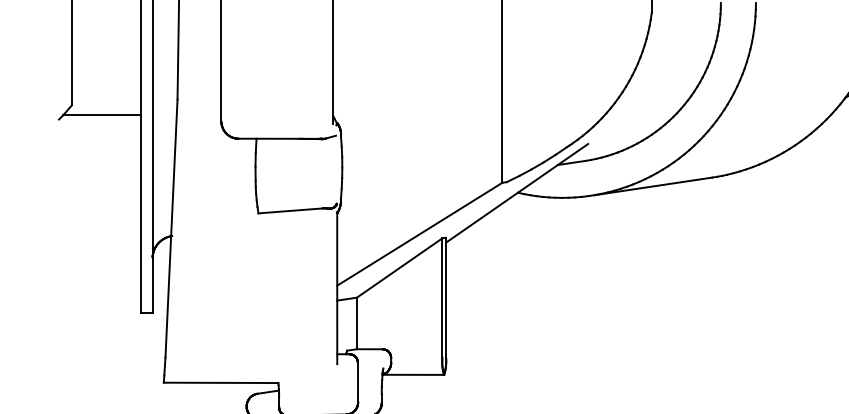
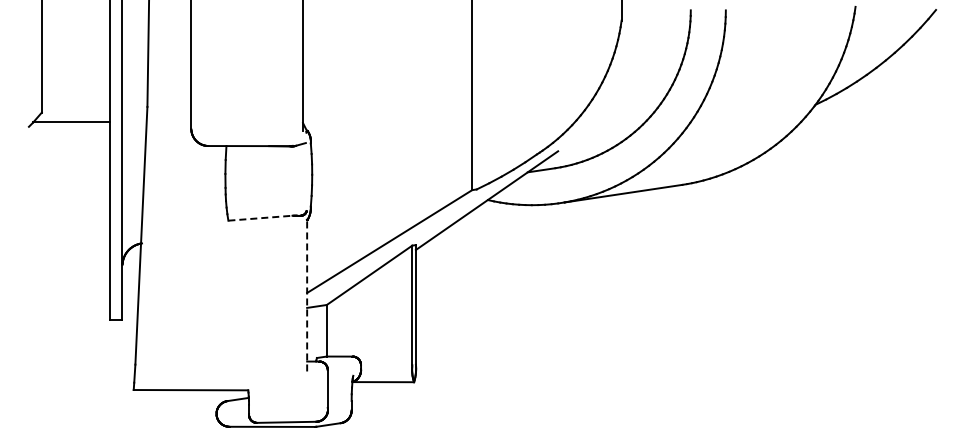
line: (290, 211) -> (260, 218), solid -> dashed
line: (337, 288) -> (307, 295), solid -> dashed

